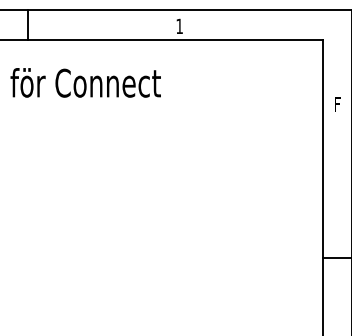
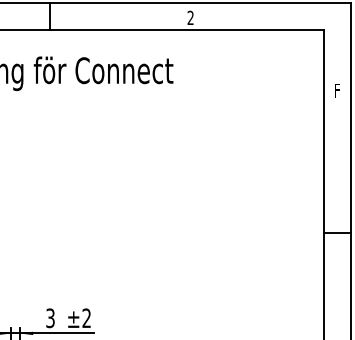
text: (179, 25) -> (190, 17), 1 -> 2

